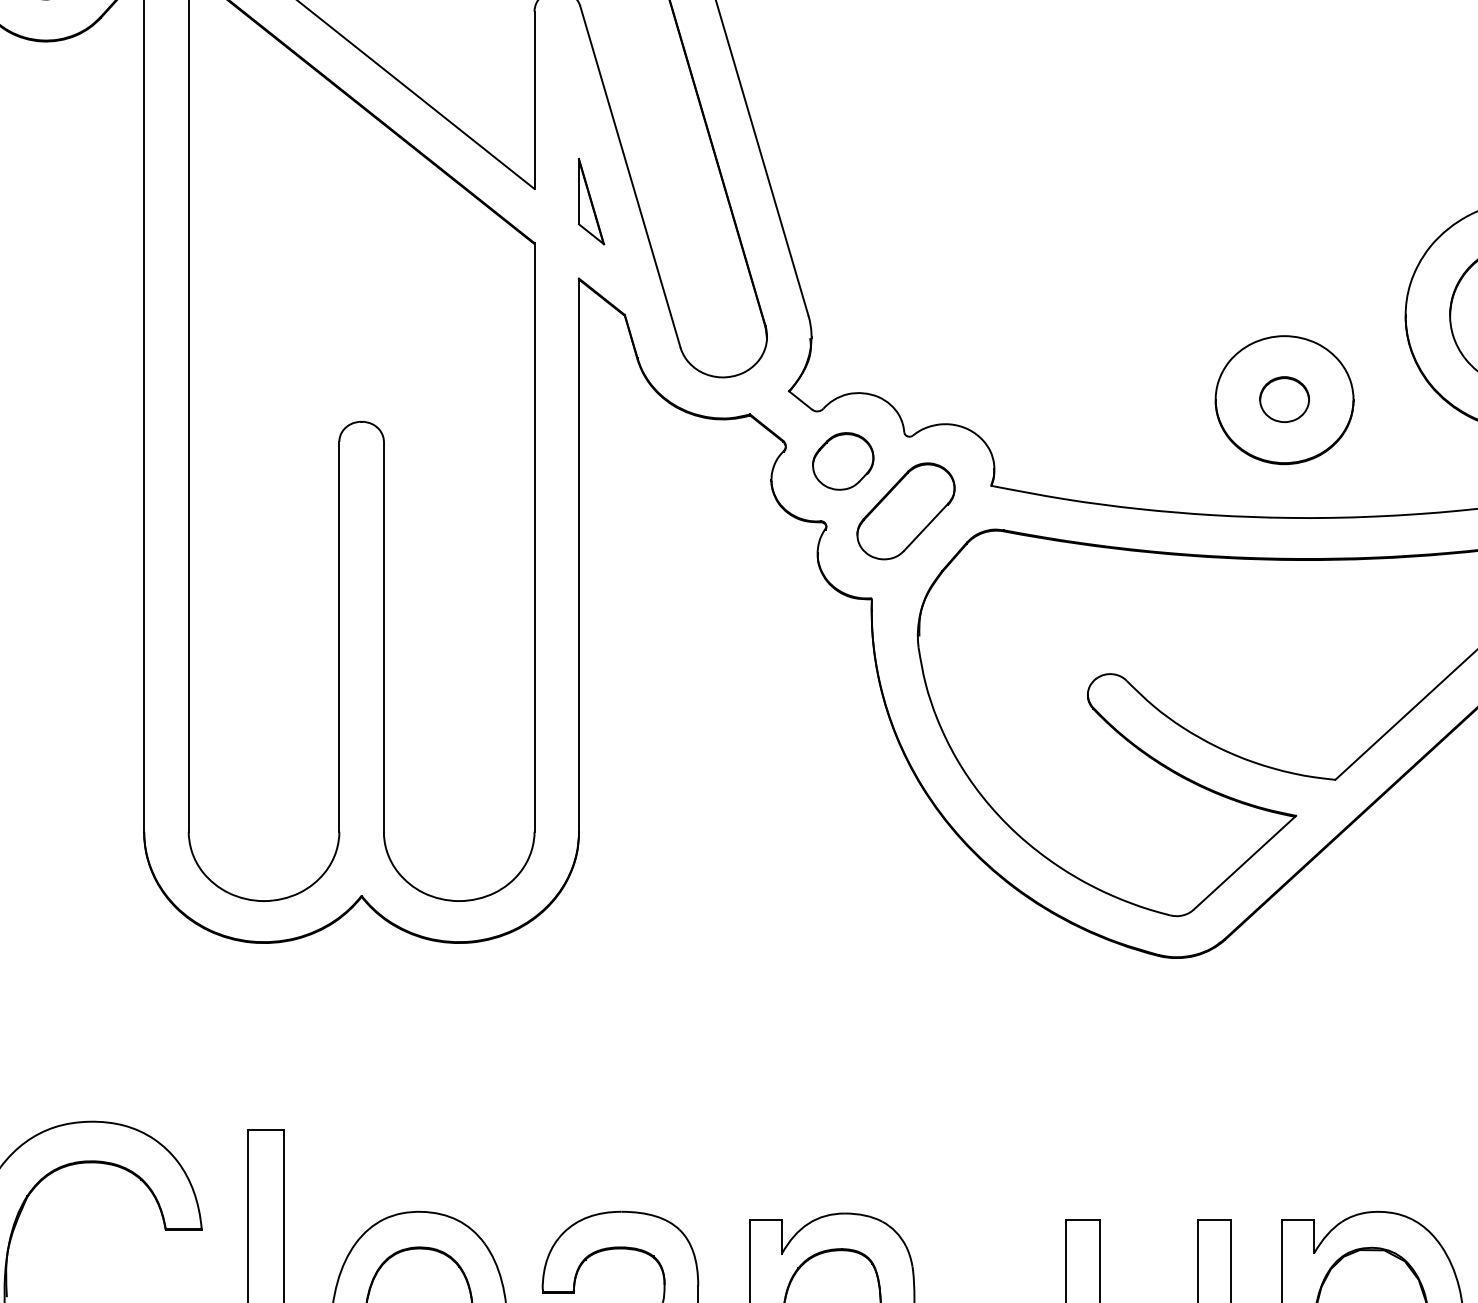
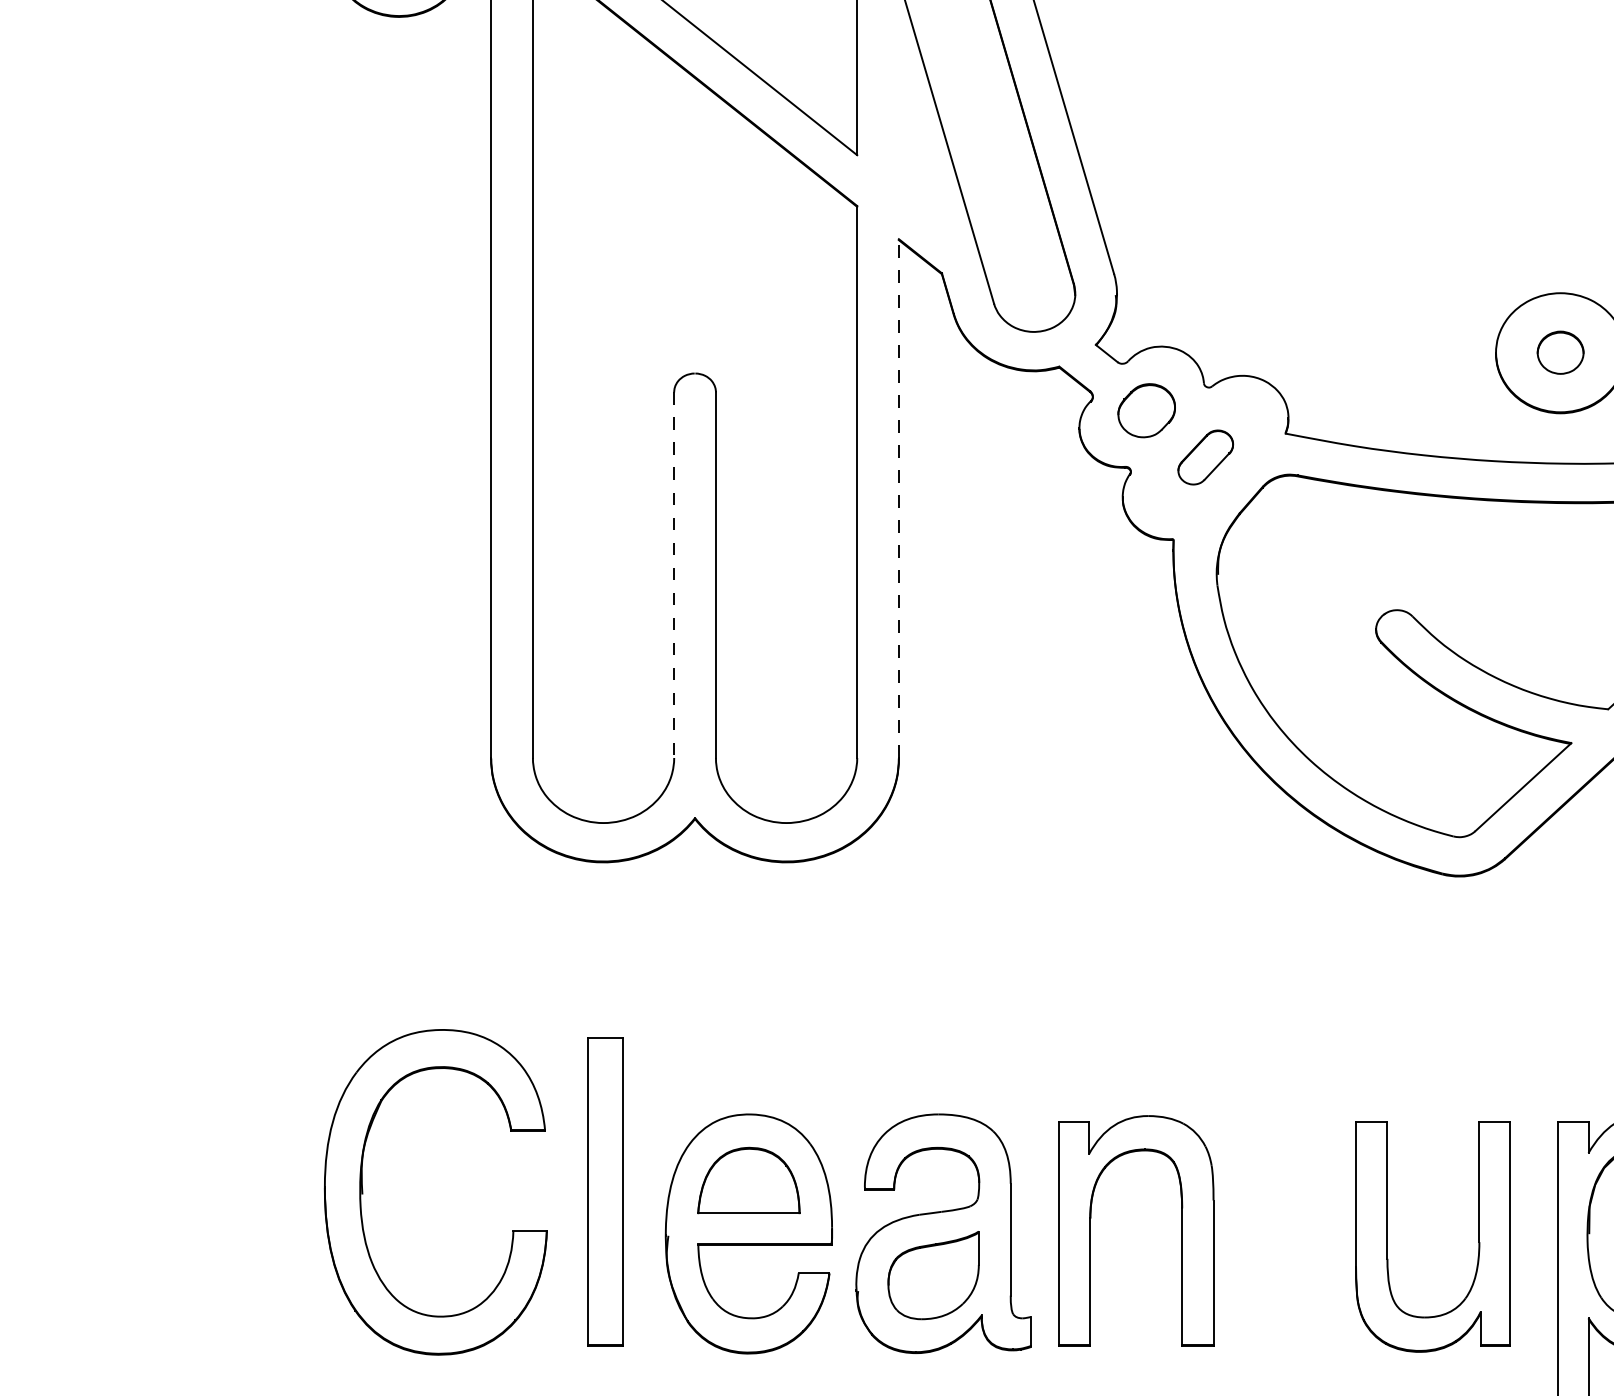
part: (591, 202) -> (910, 167), removed
part: (905, 511) -> (1205, 457), size x0.6
line: (578, 555) -> (898, 498), solid -> dashed
line: (339, 637) -> (674, 575), solid -> dashed

